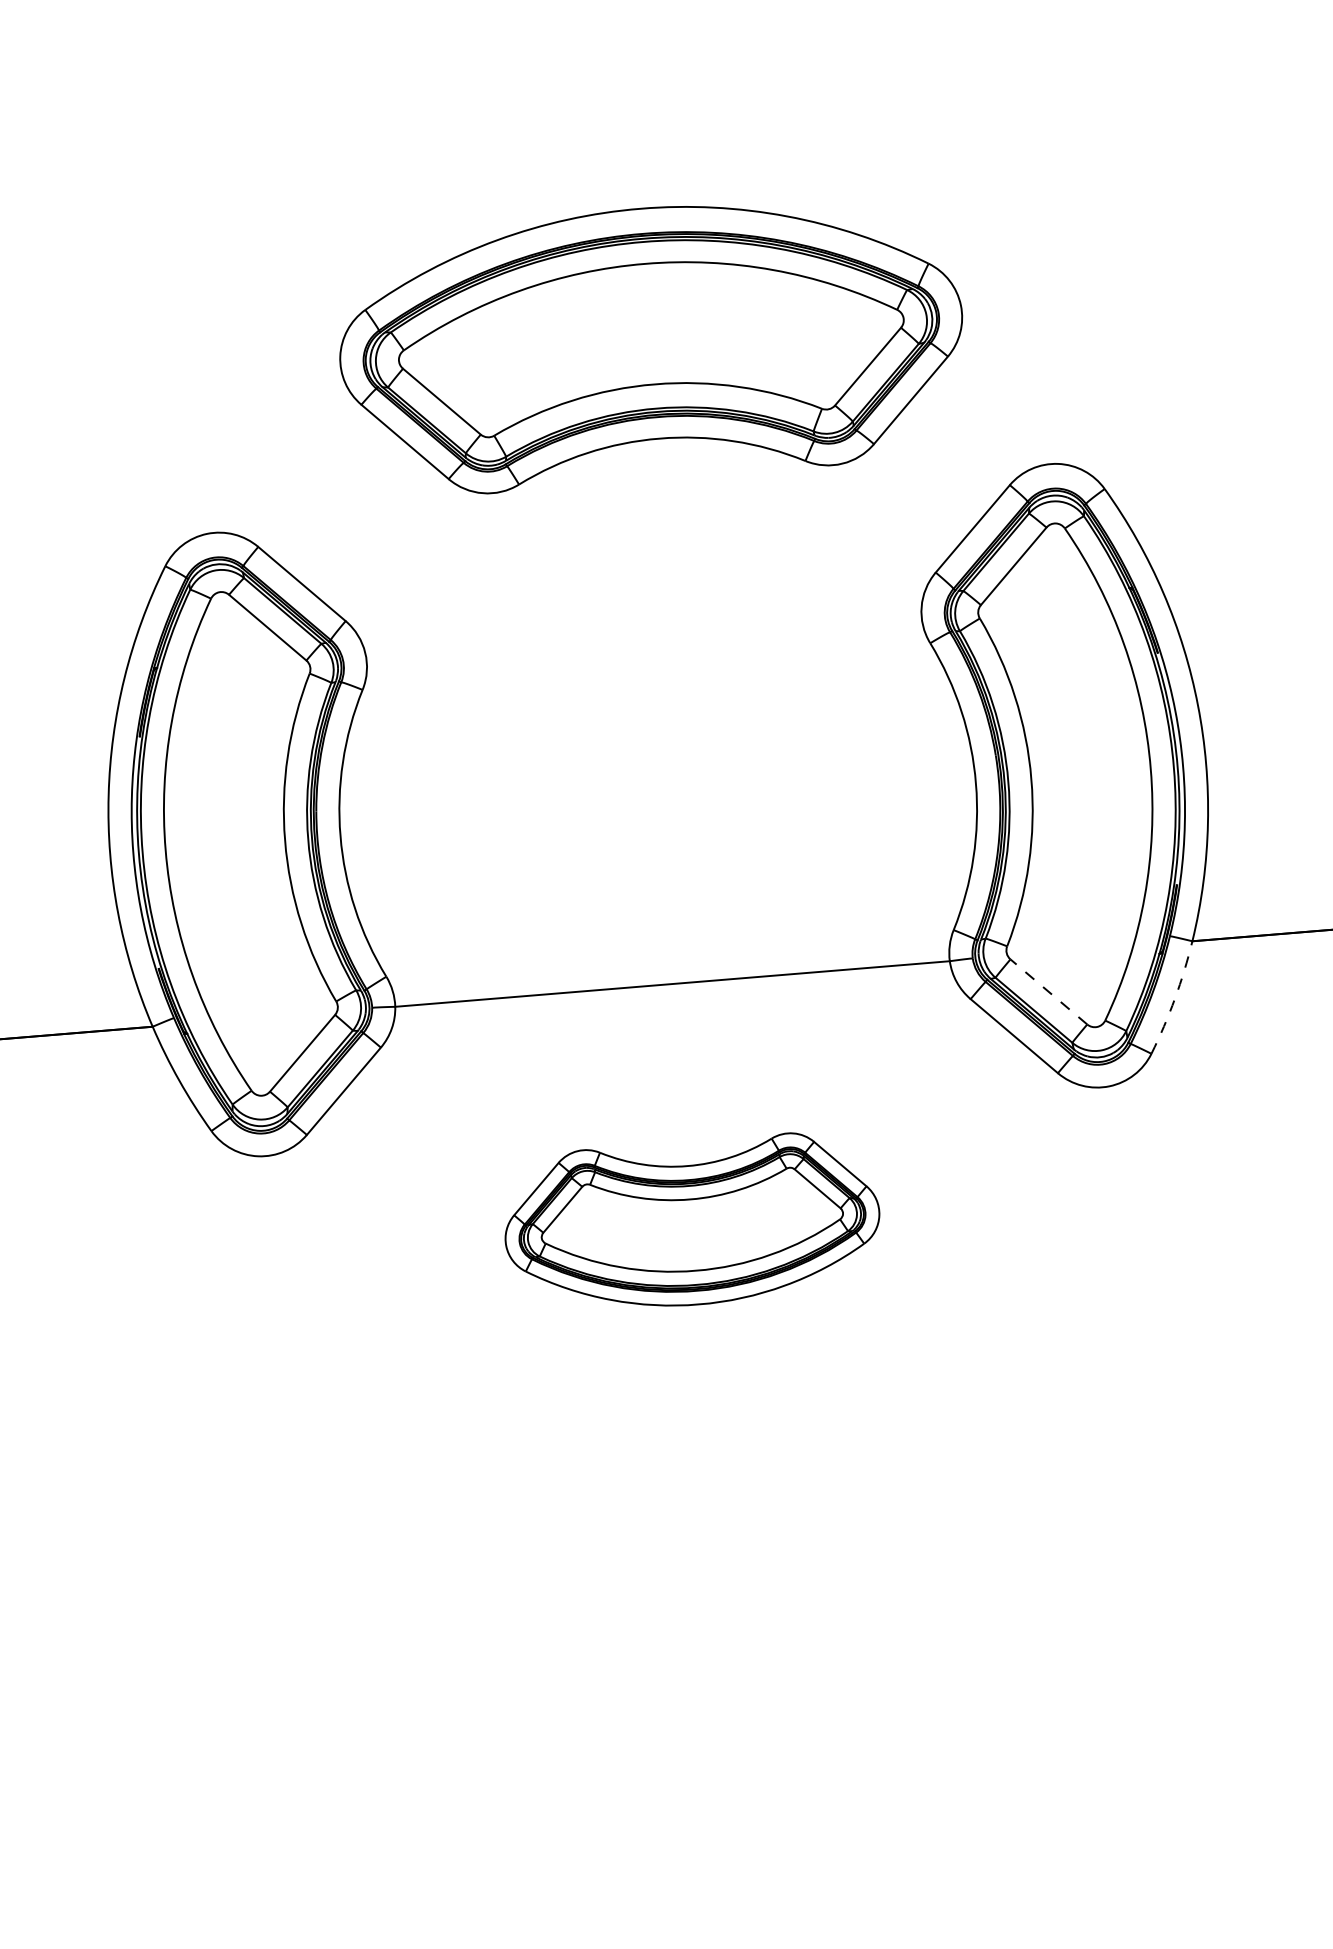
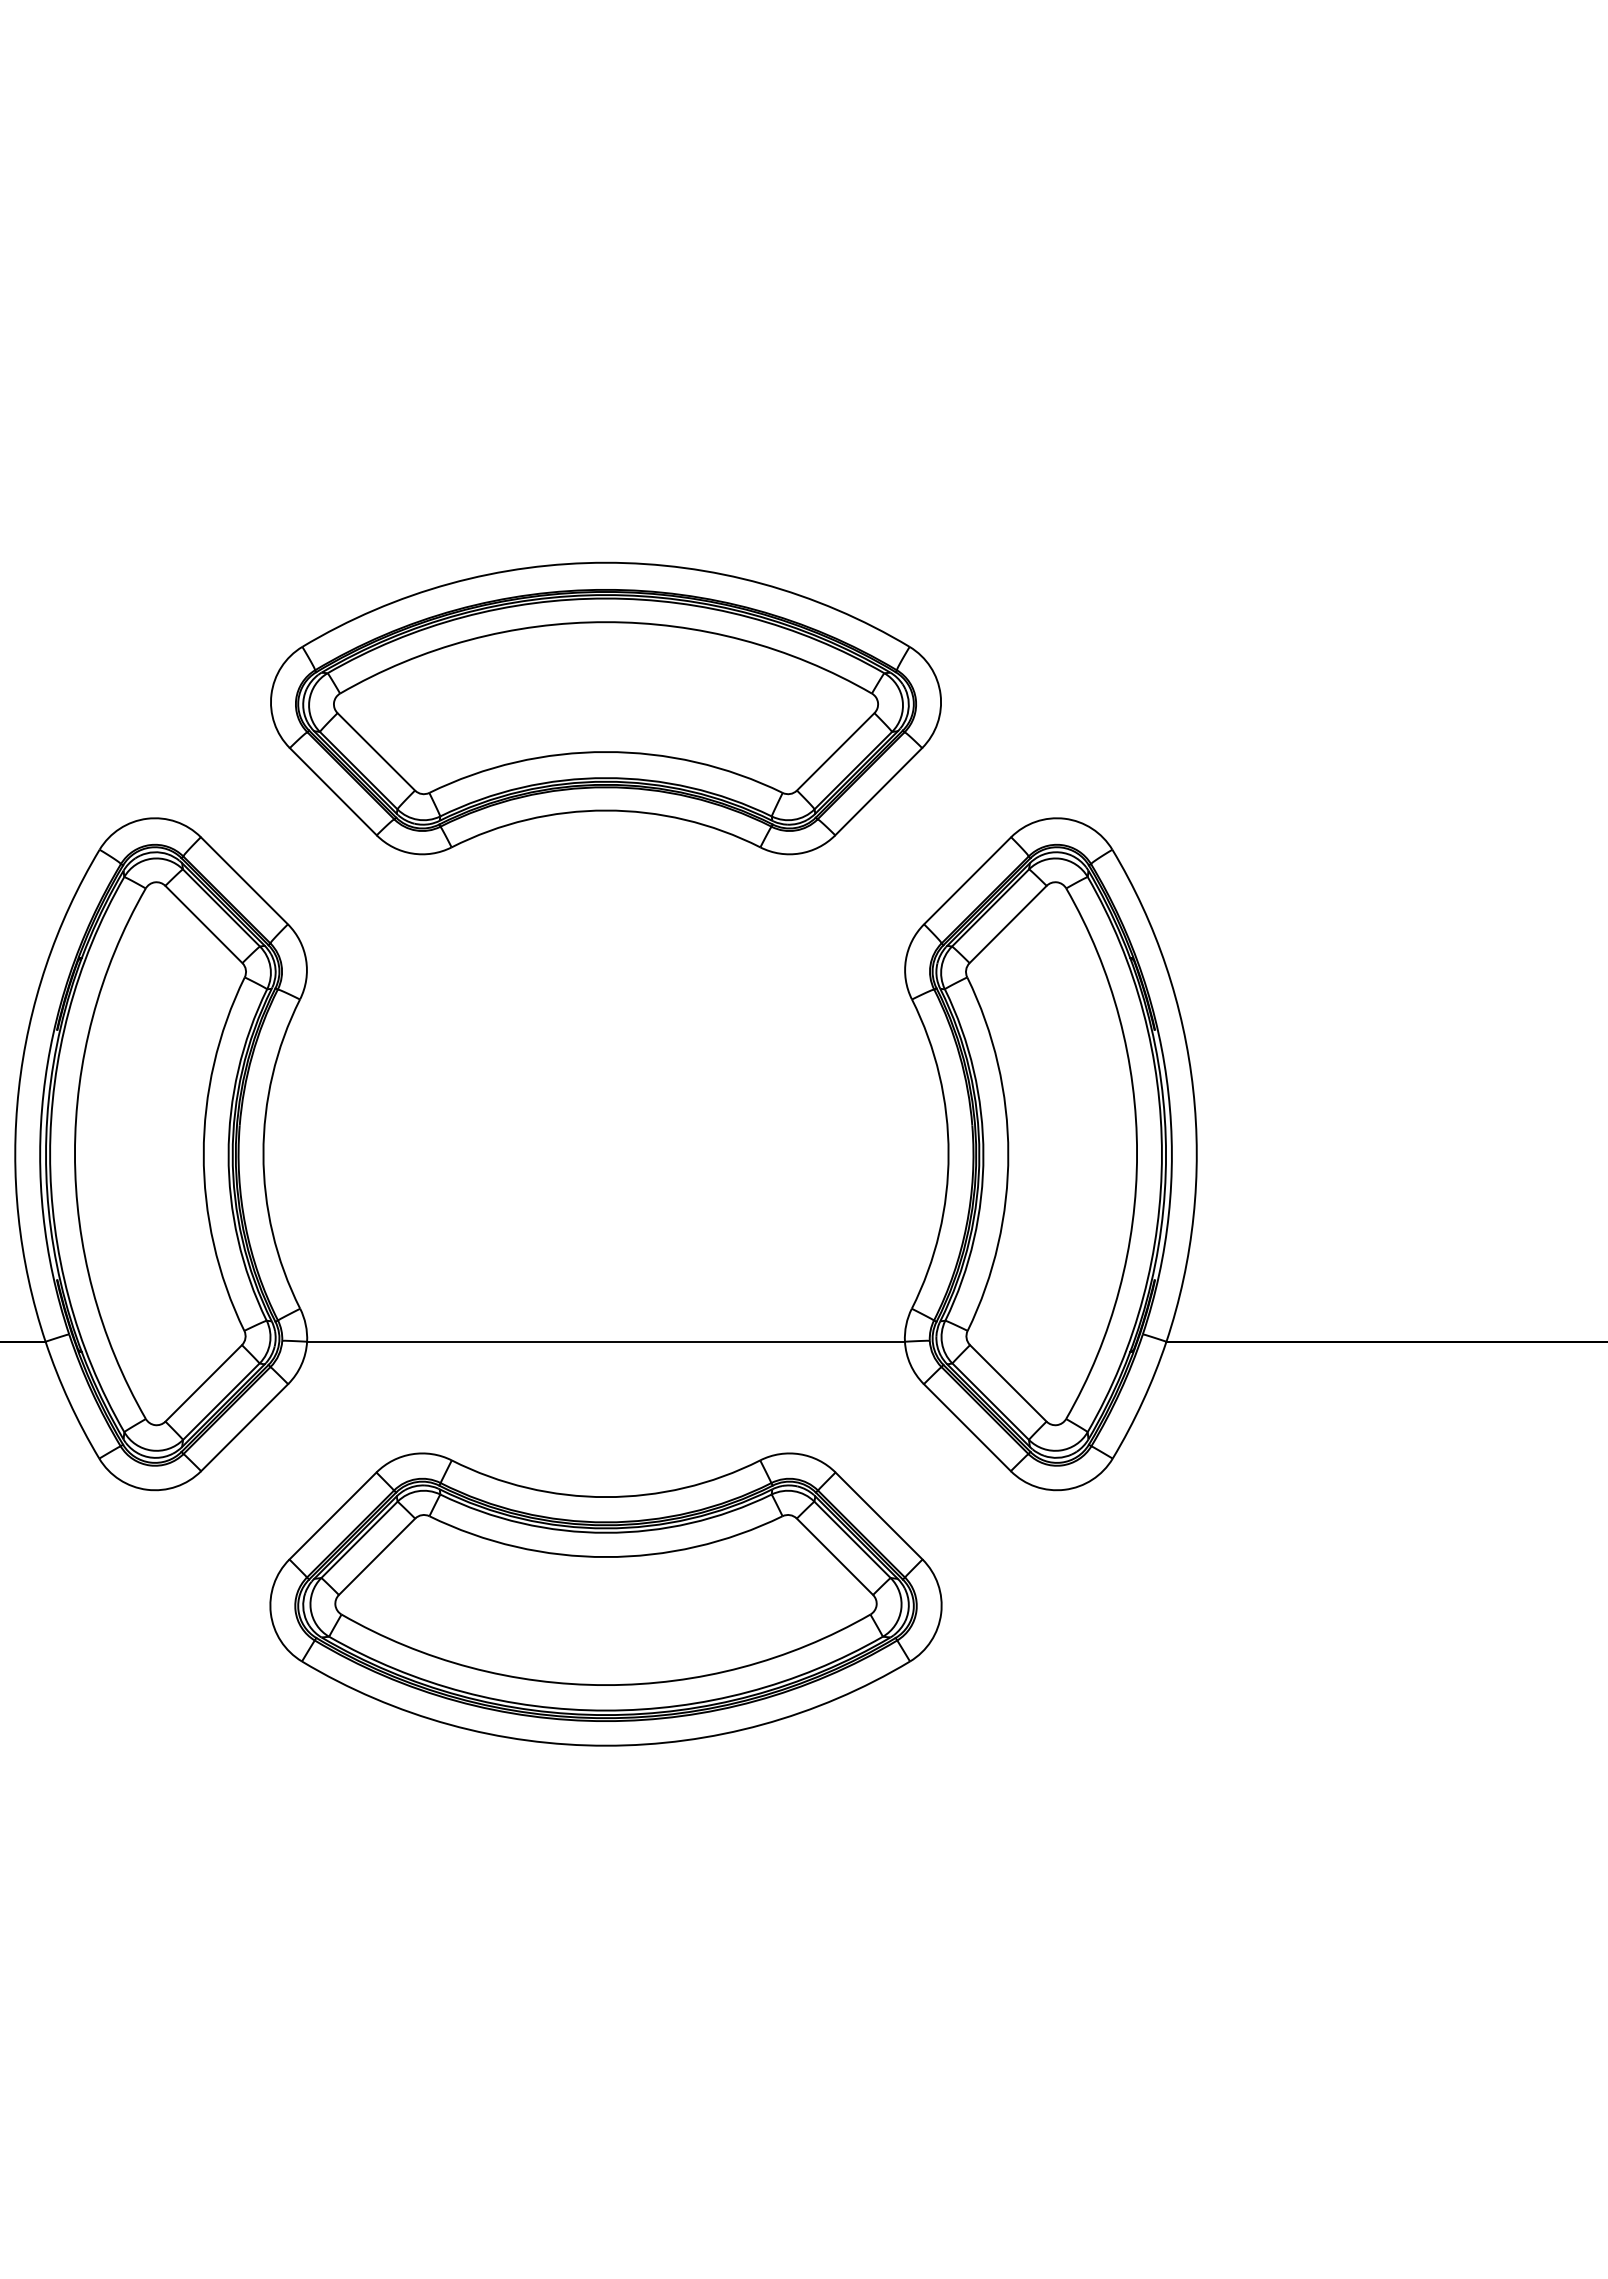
part: (651, 343) -> (605, 708), moved
line: (1048, 992) -> (1007, 1383), dashed -> solid
arc: (1174, 998) -> (1142, 1401), dashed -> solid
part: (691, 1223) -> (605, 1599), size x1.67

